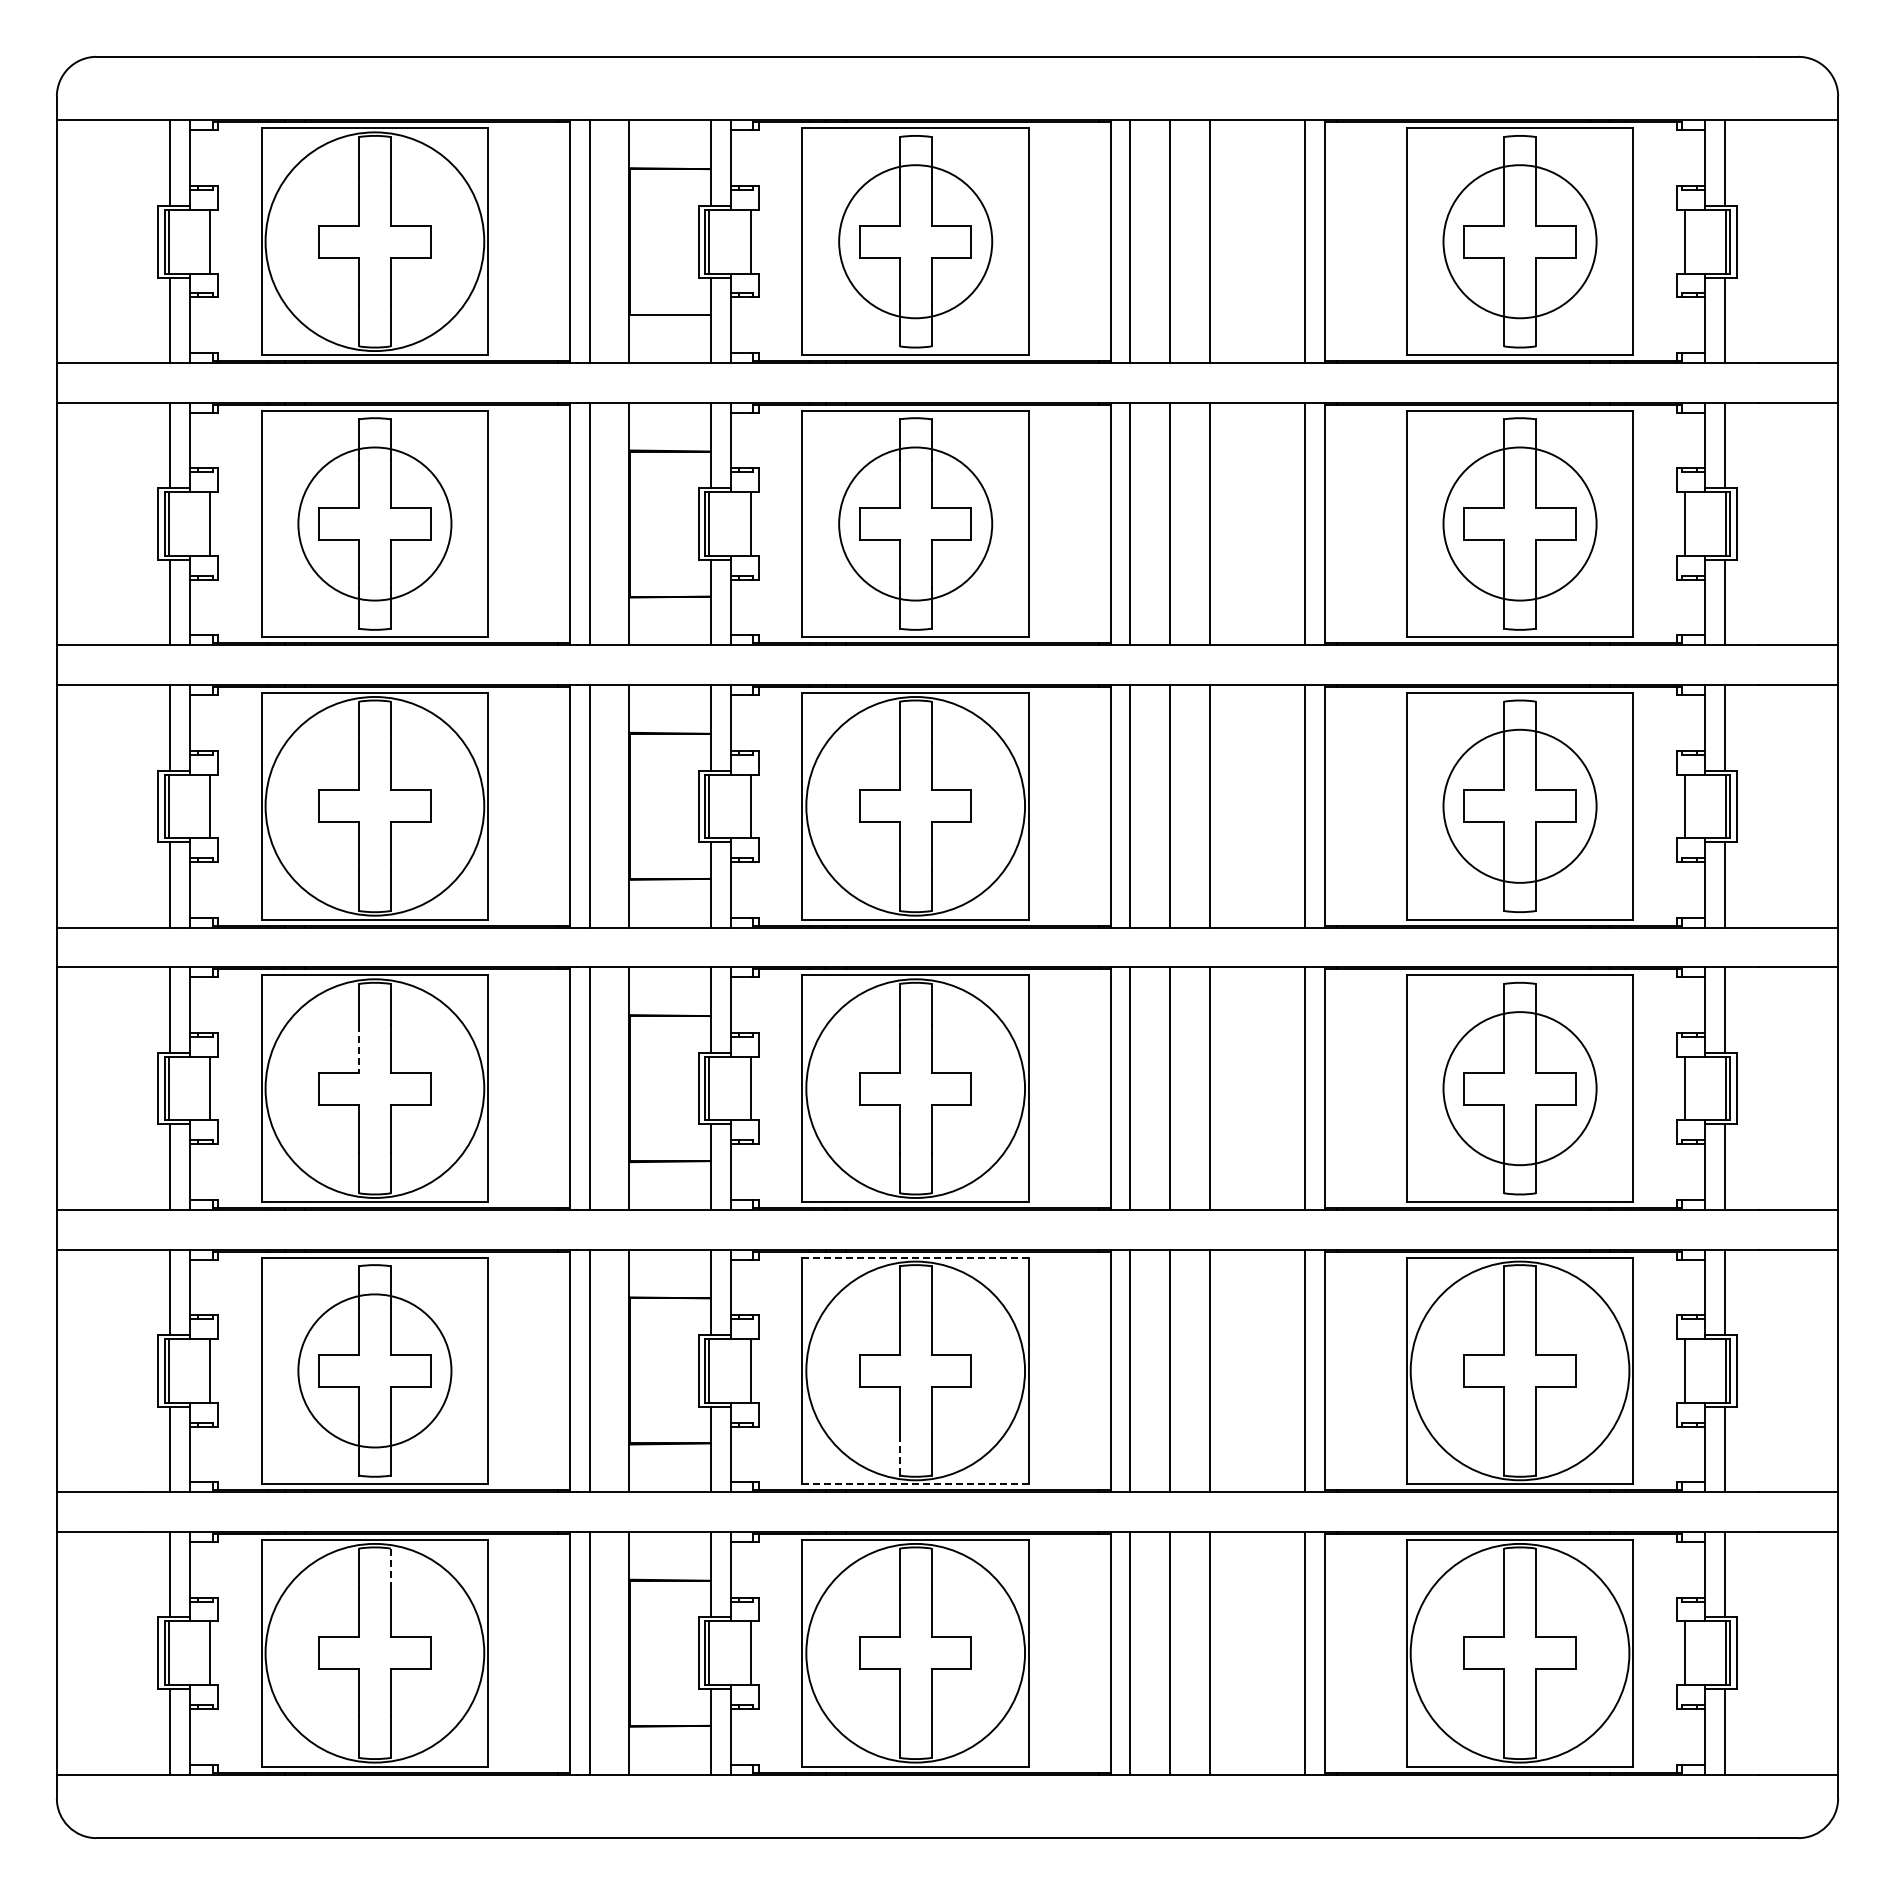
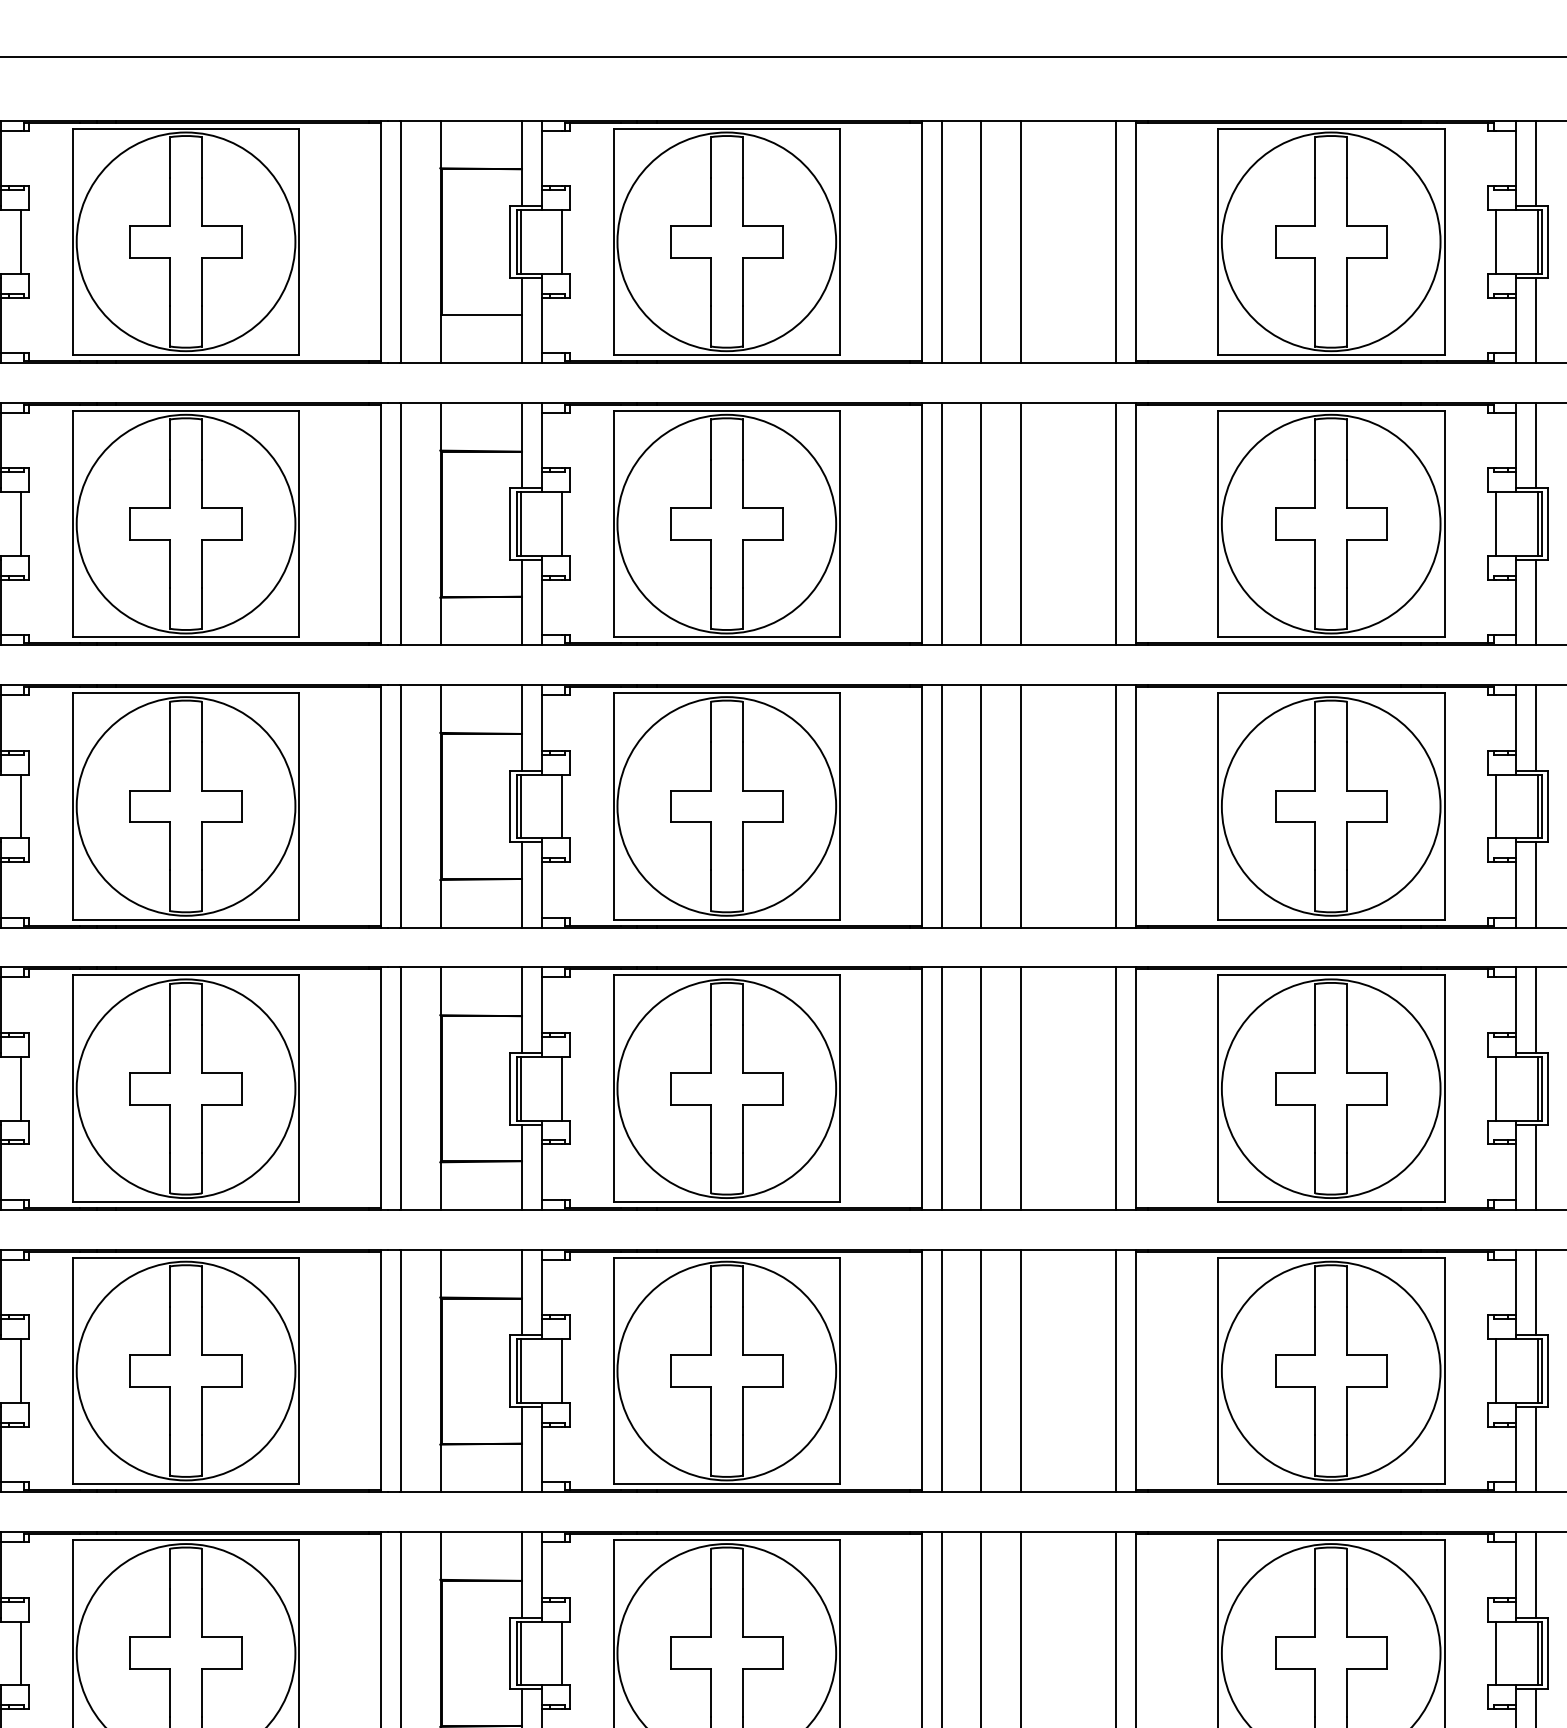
circle: (915, 241) -> (726, 241), size x1.43
circle: (1519, 241) -> (1330, 241), size x1.43
circle: (374, 523) -> (185, 523), size x1.43
circle: (915, 523) -> (726, 523), size x1.43
circle: (1519, 523) -> (1330, 523), size x1.43
circle: (1519, 806) -> (1330, 806), size x1.43
line: (359, 1049) -> (170, 1049), dashed -> solid
circle: (1519, 1088) -> (1330, 1088), size x1.43
line: (916, 1257) -> (727, 1257), dashed -> solid
circle: (374, 1370) -> (185, 1370), size x1.43
line: (899, 1455) -> (710, 1455), dashed -> solid
line: (915, 1484) -> (726, 1484), dashed -> solid
line: (390, 1568) -> (201, 1568), dashed -> solid

